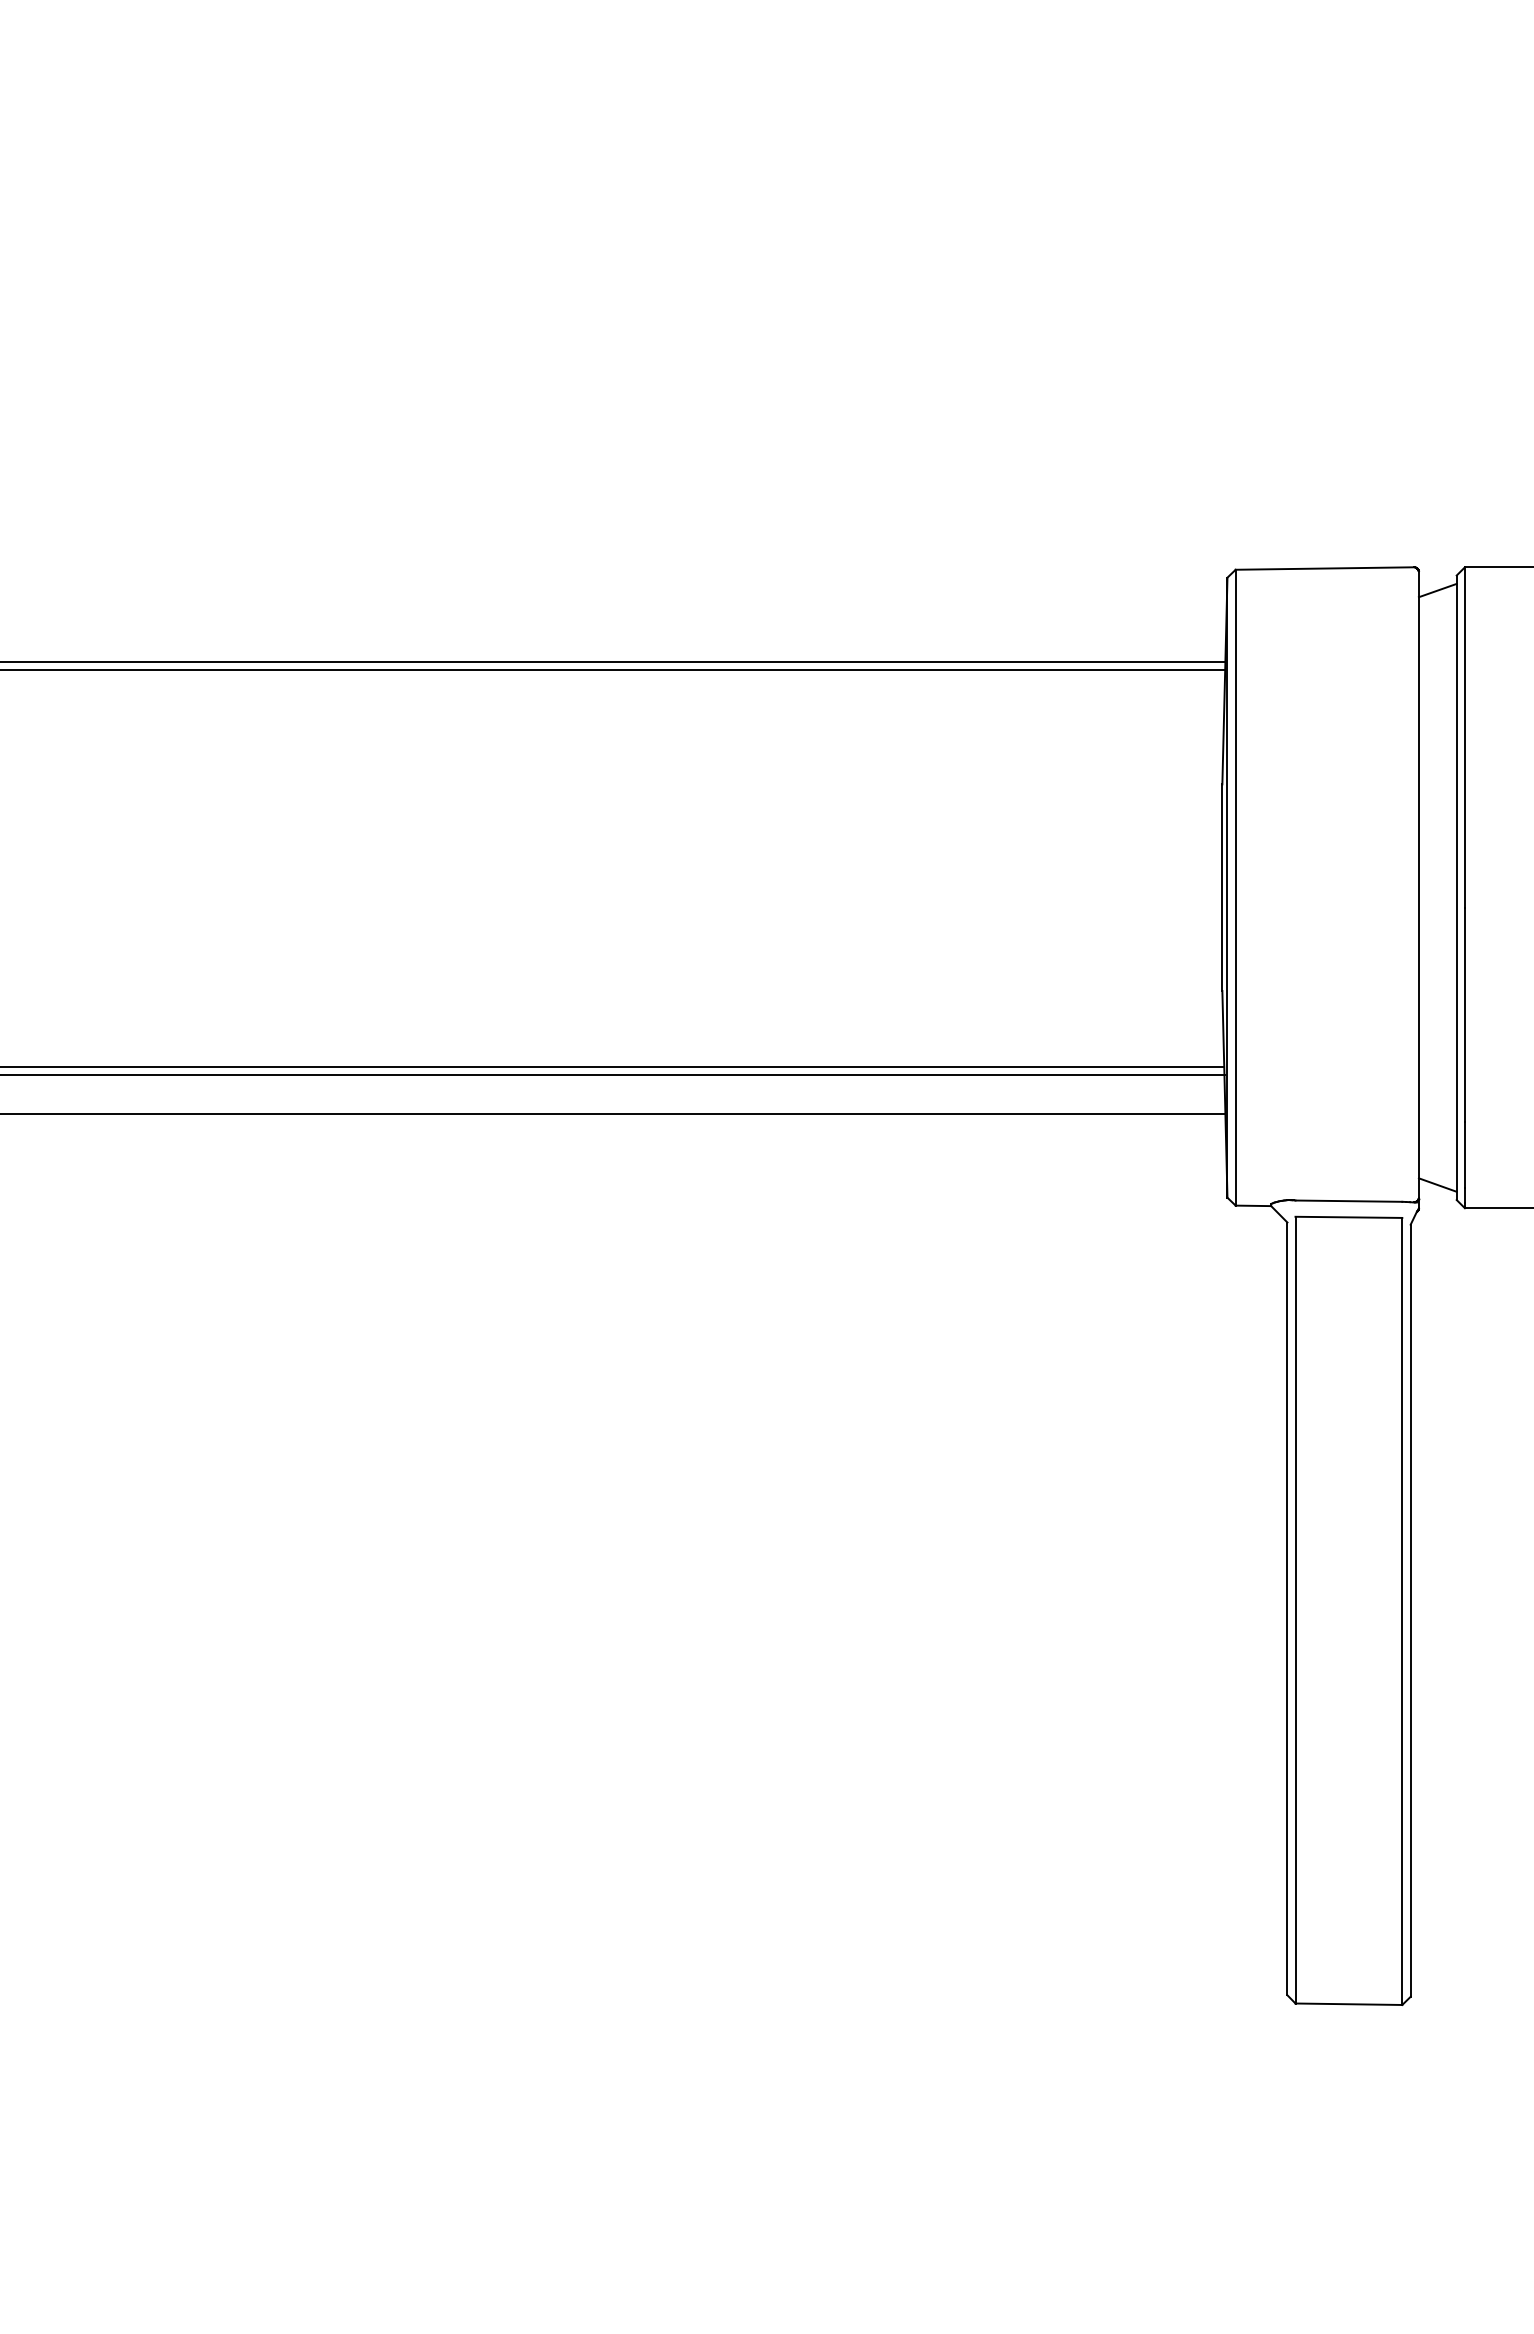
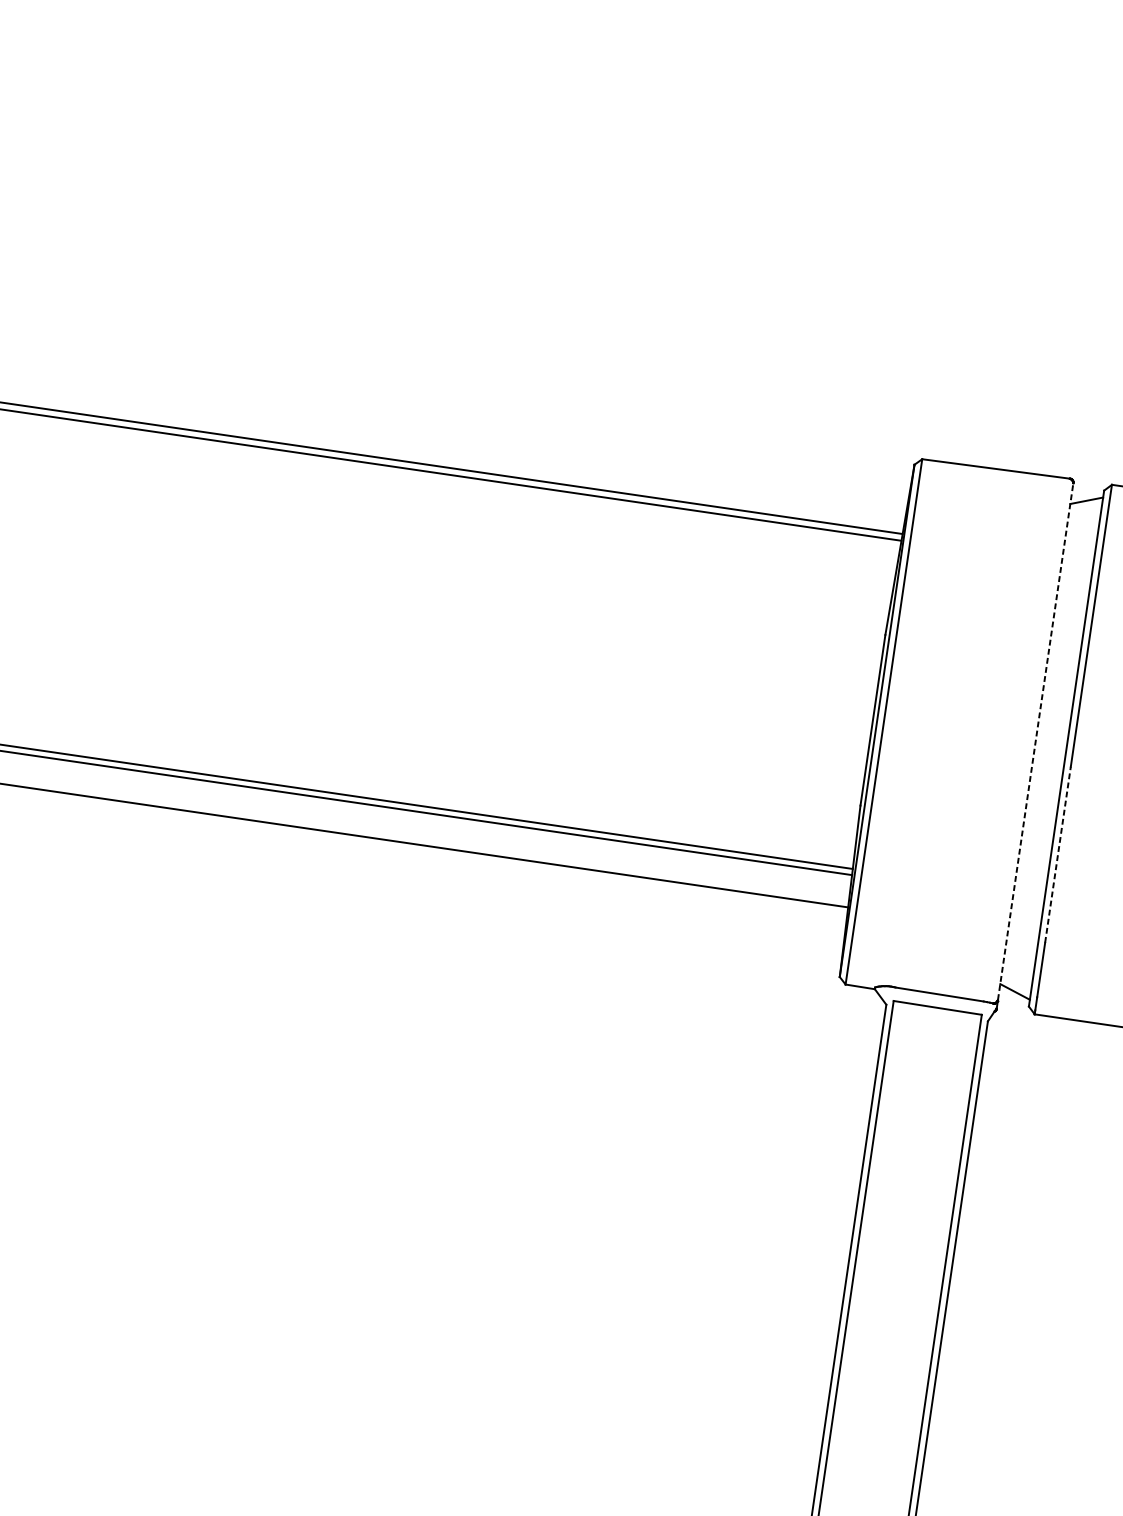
line: (1418, 884) -> (1035, 741), solid -> dashed
line: (1464, 1015) -> (1057, 855), solid -> dashed

